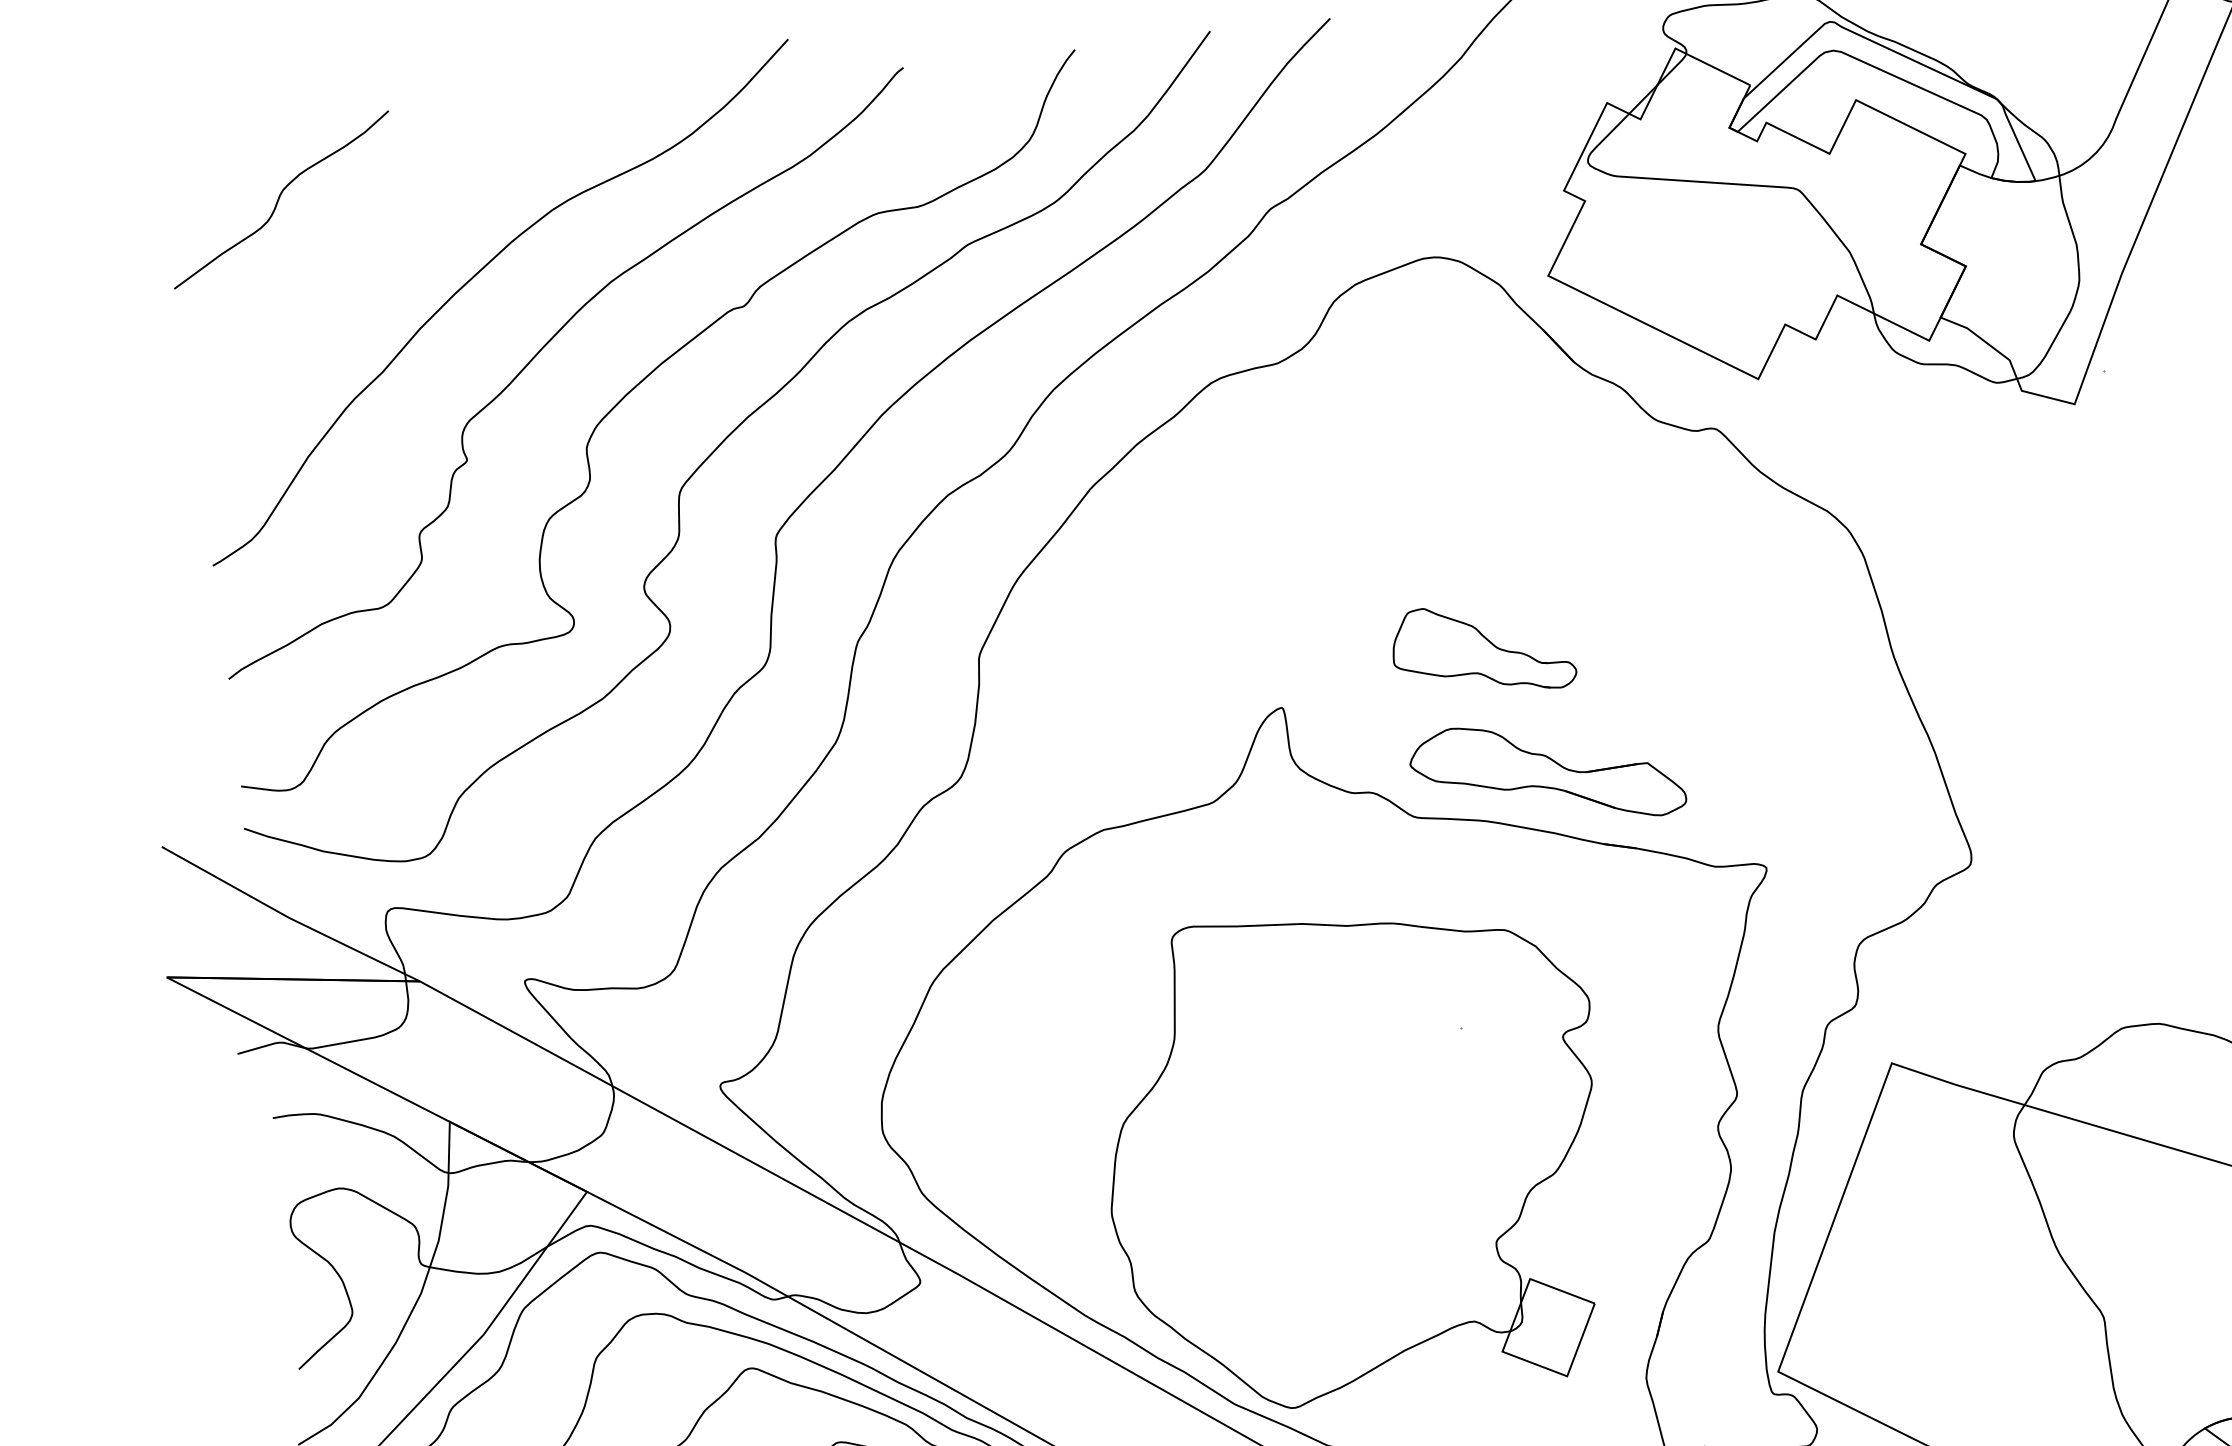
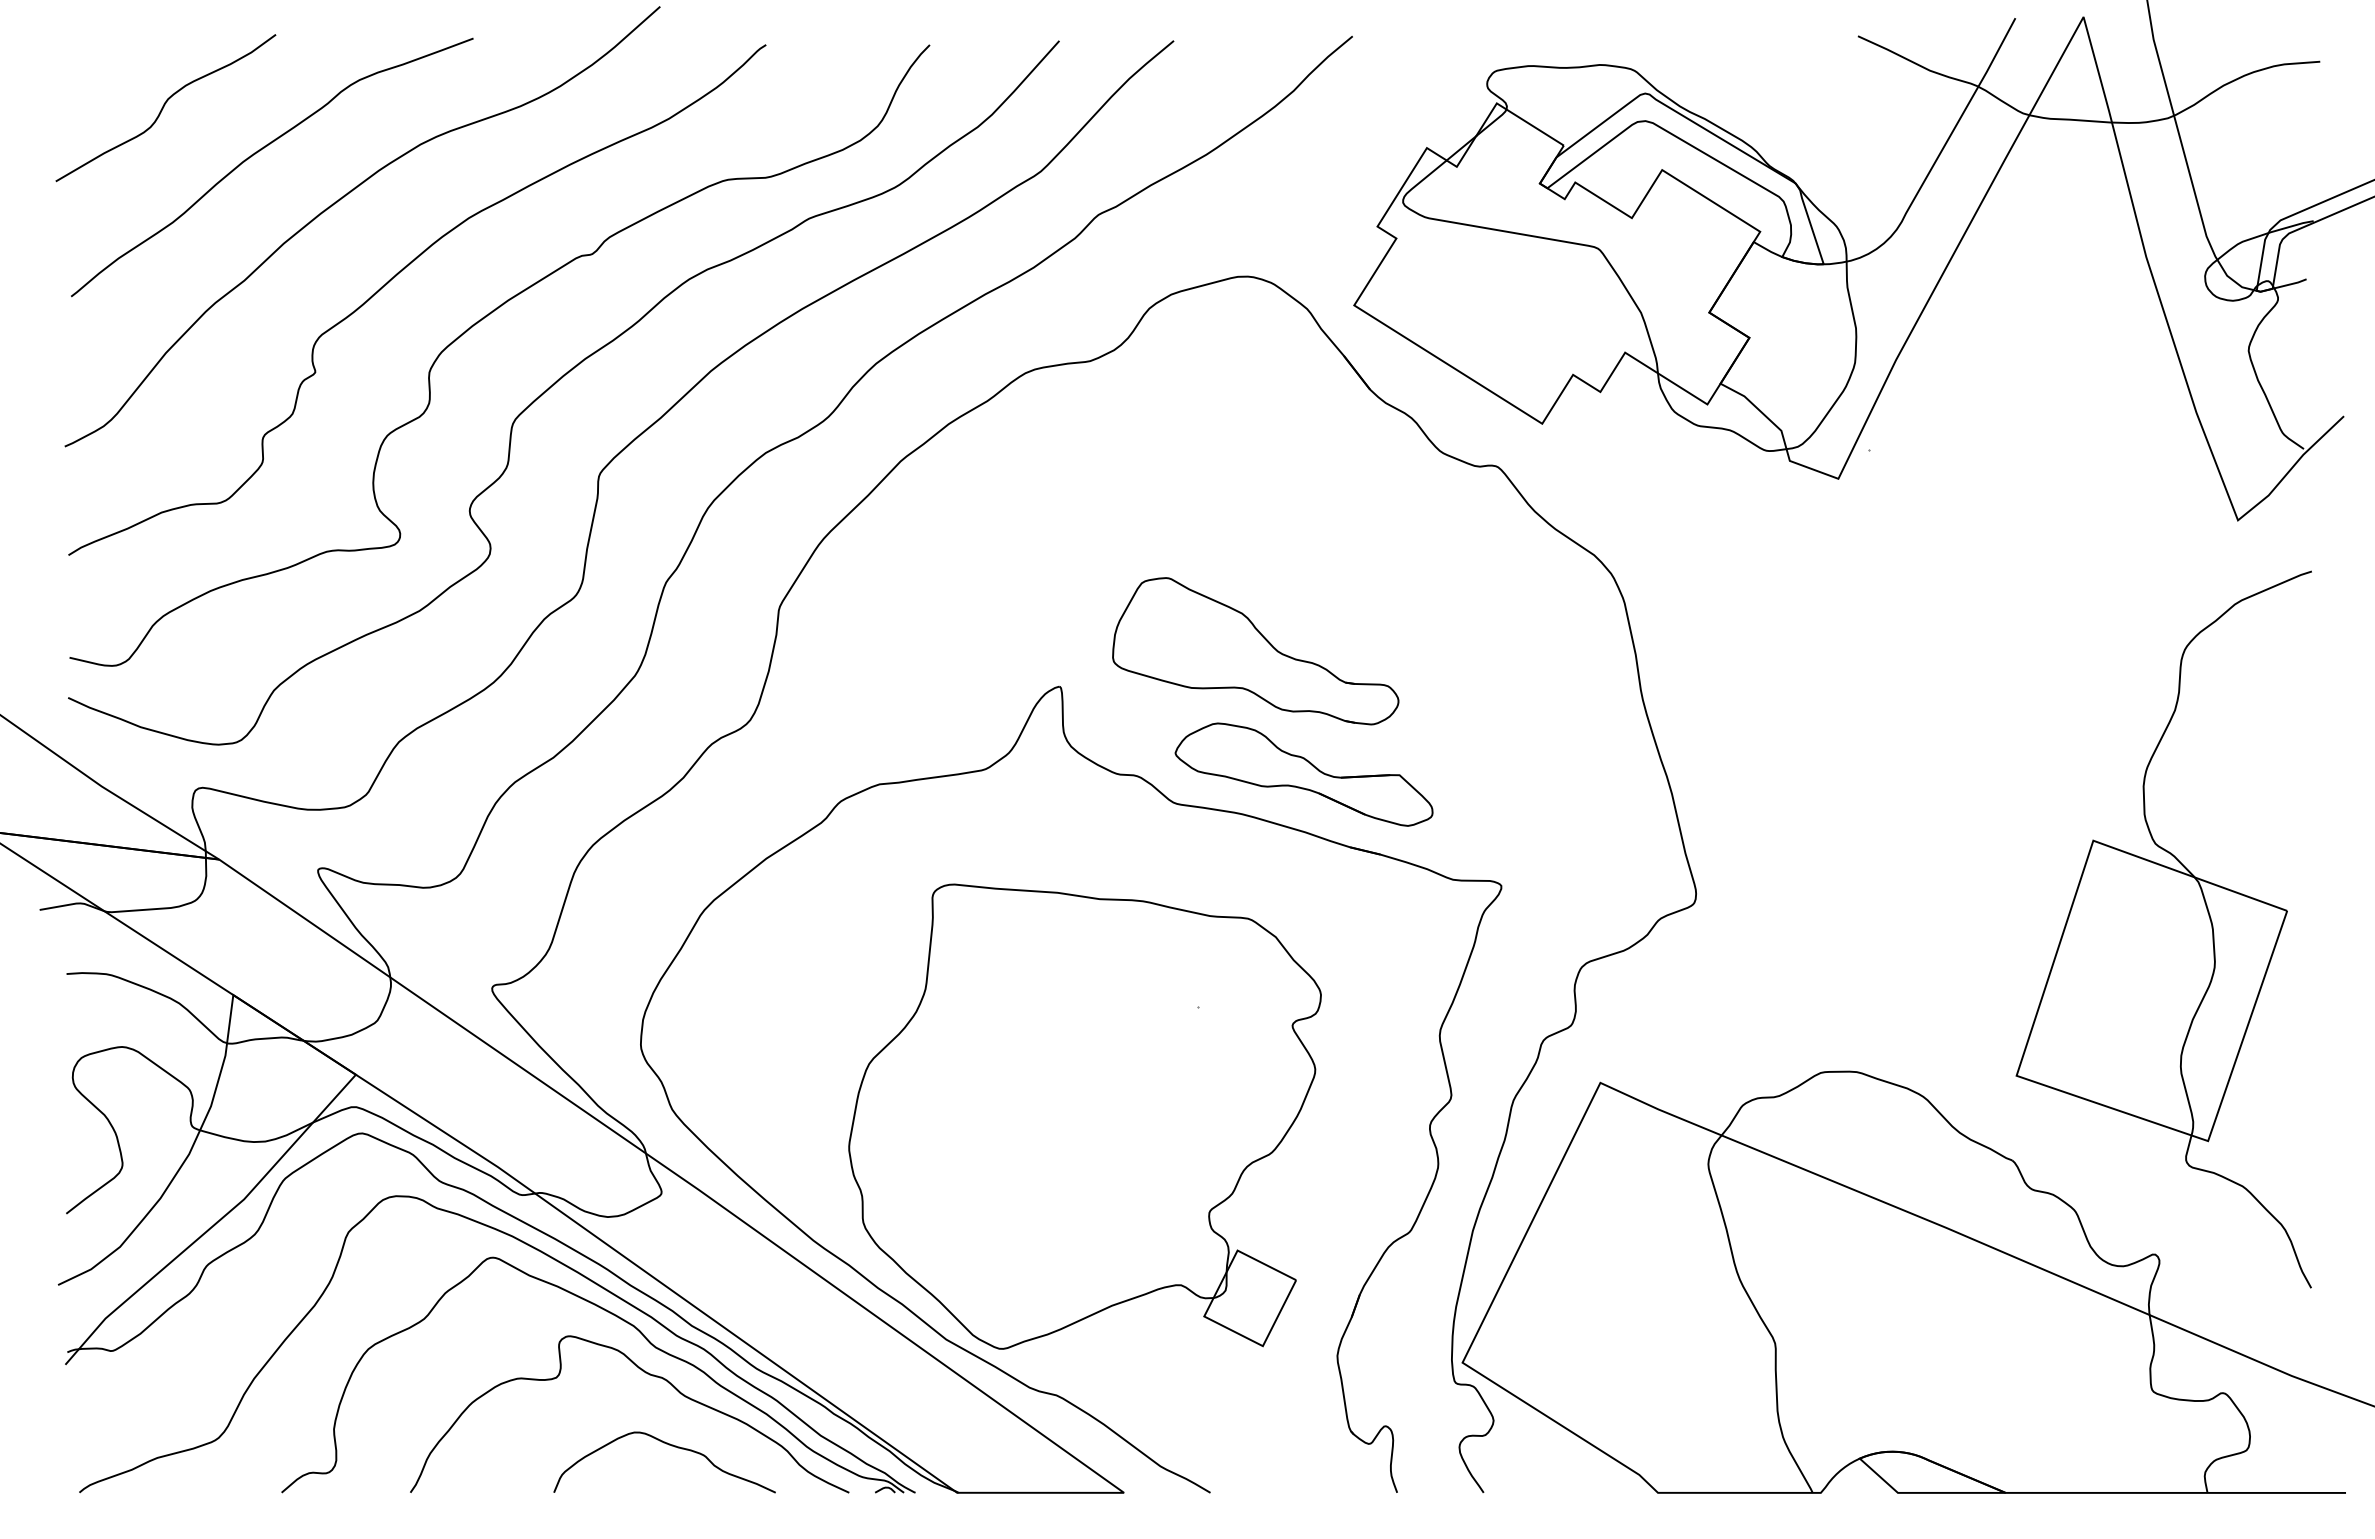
curve: (386, 233) -> (261, 150), added
part: (1482, 649) -> (1255, 651), size x1.67

